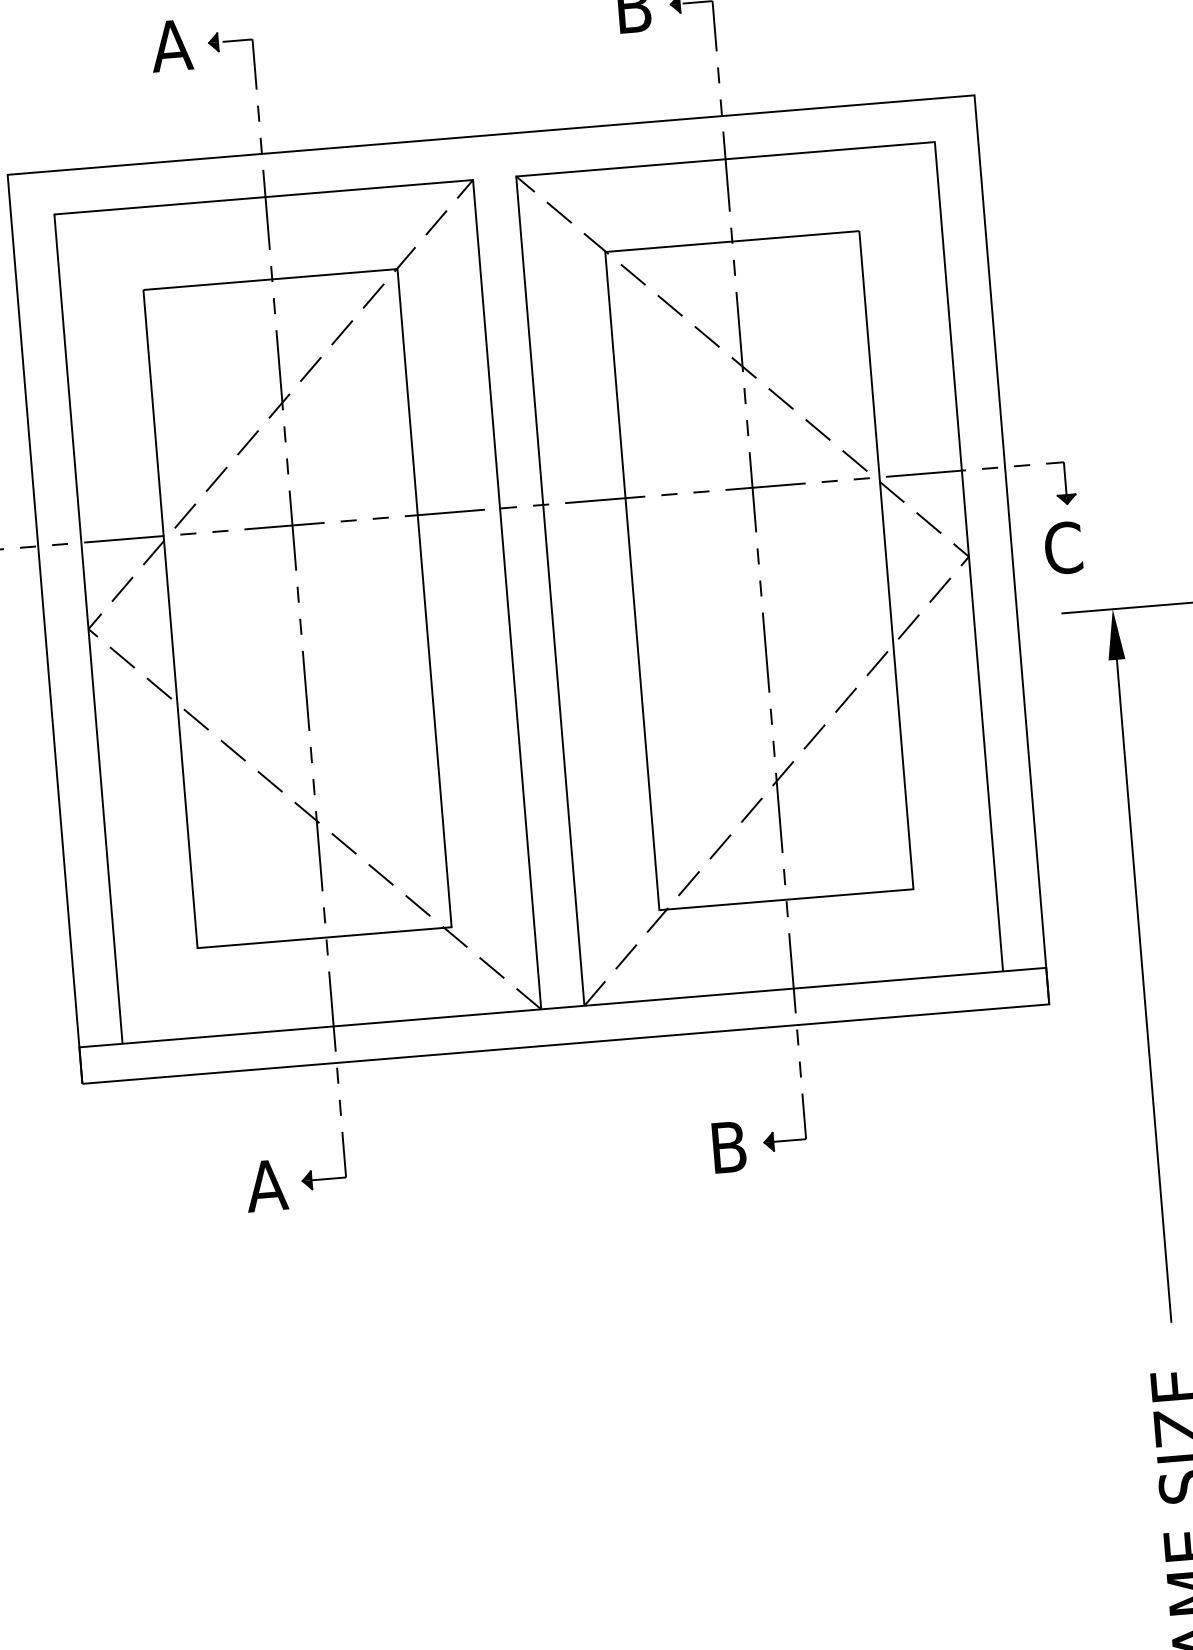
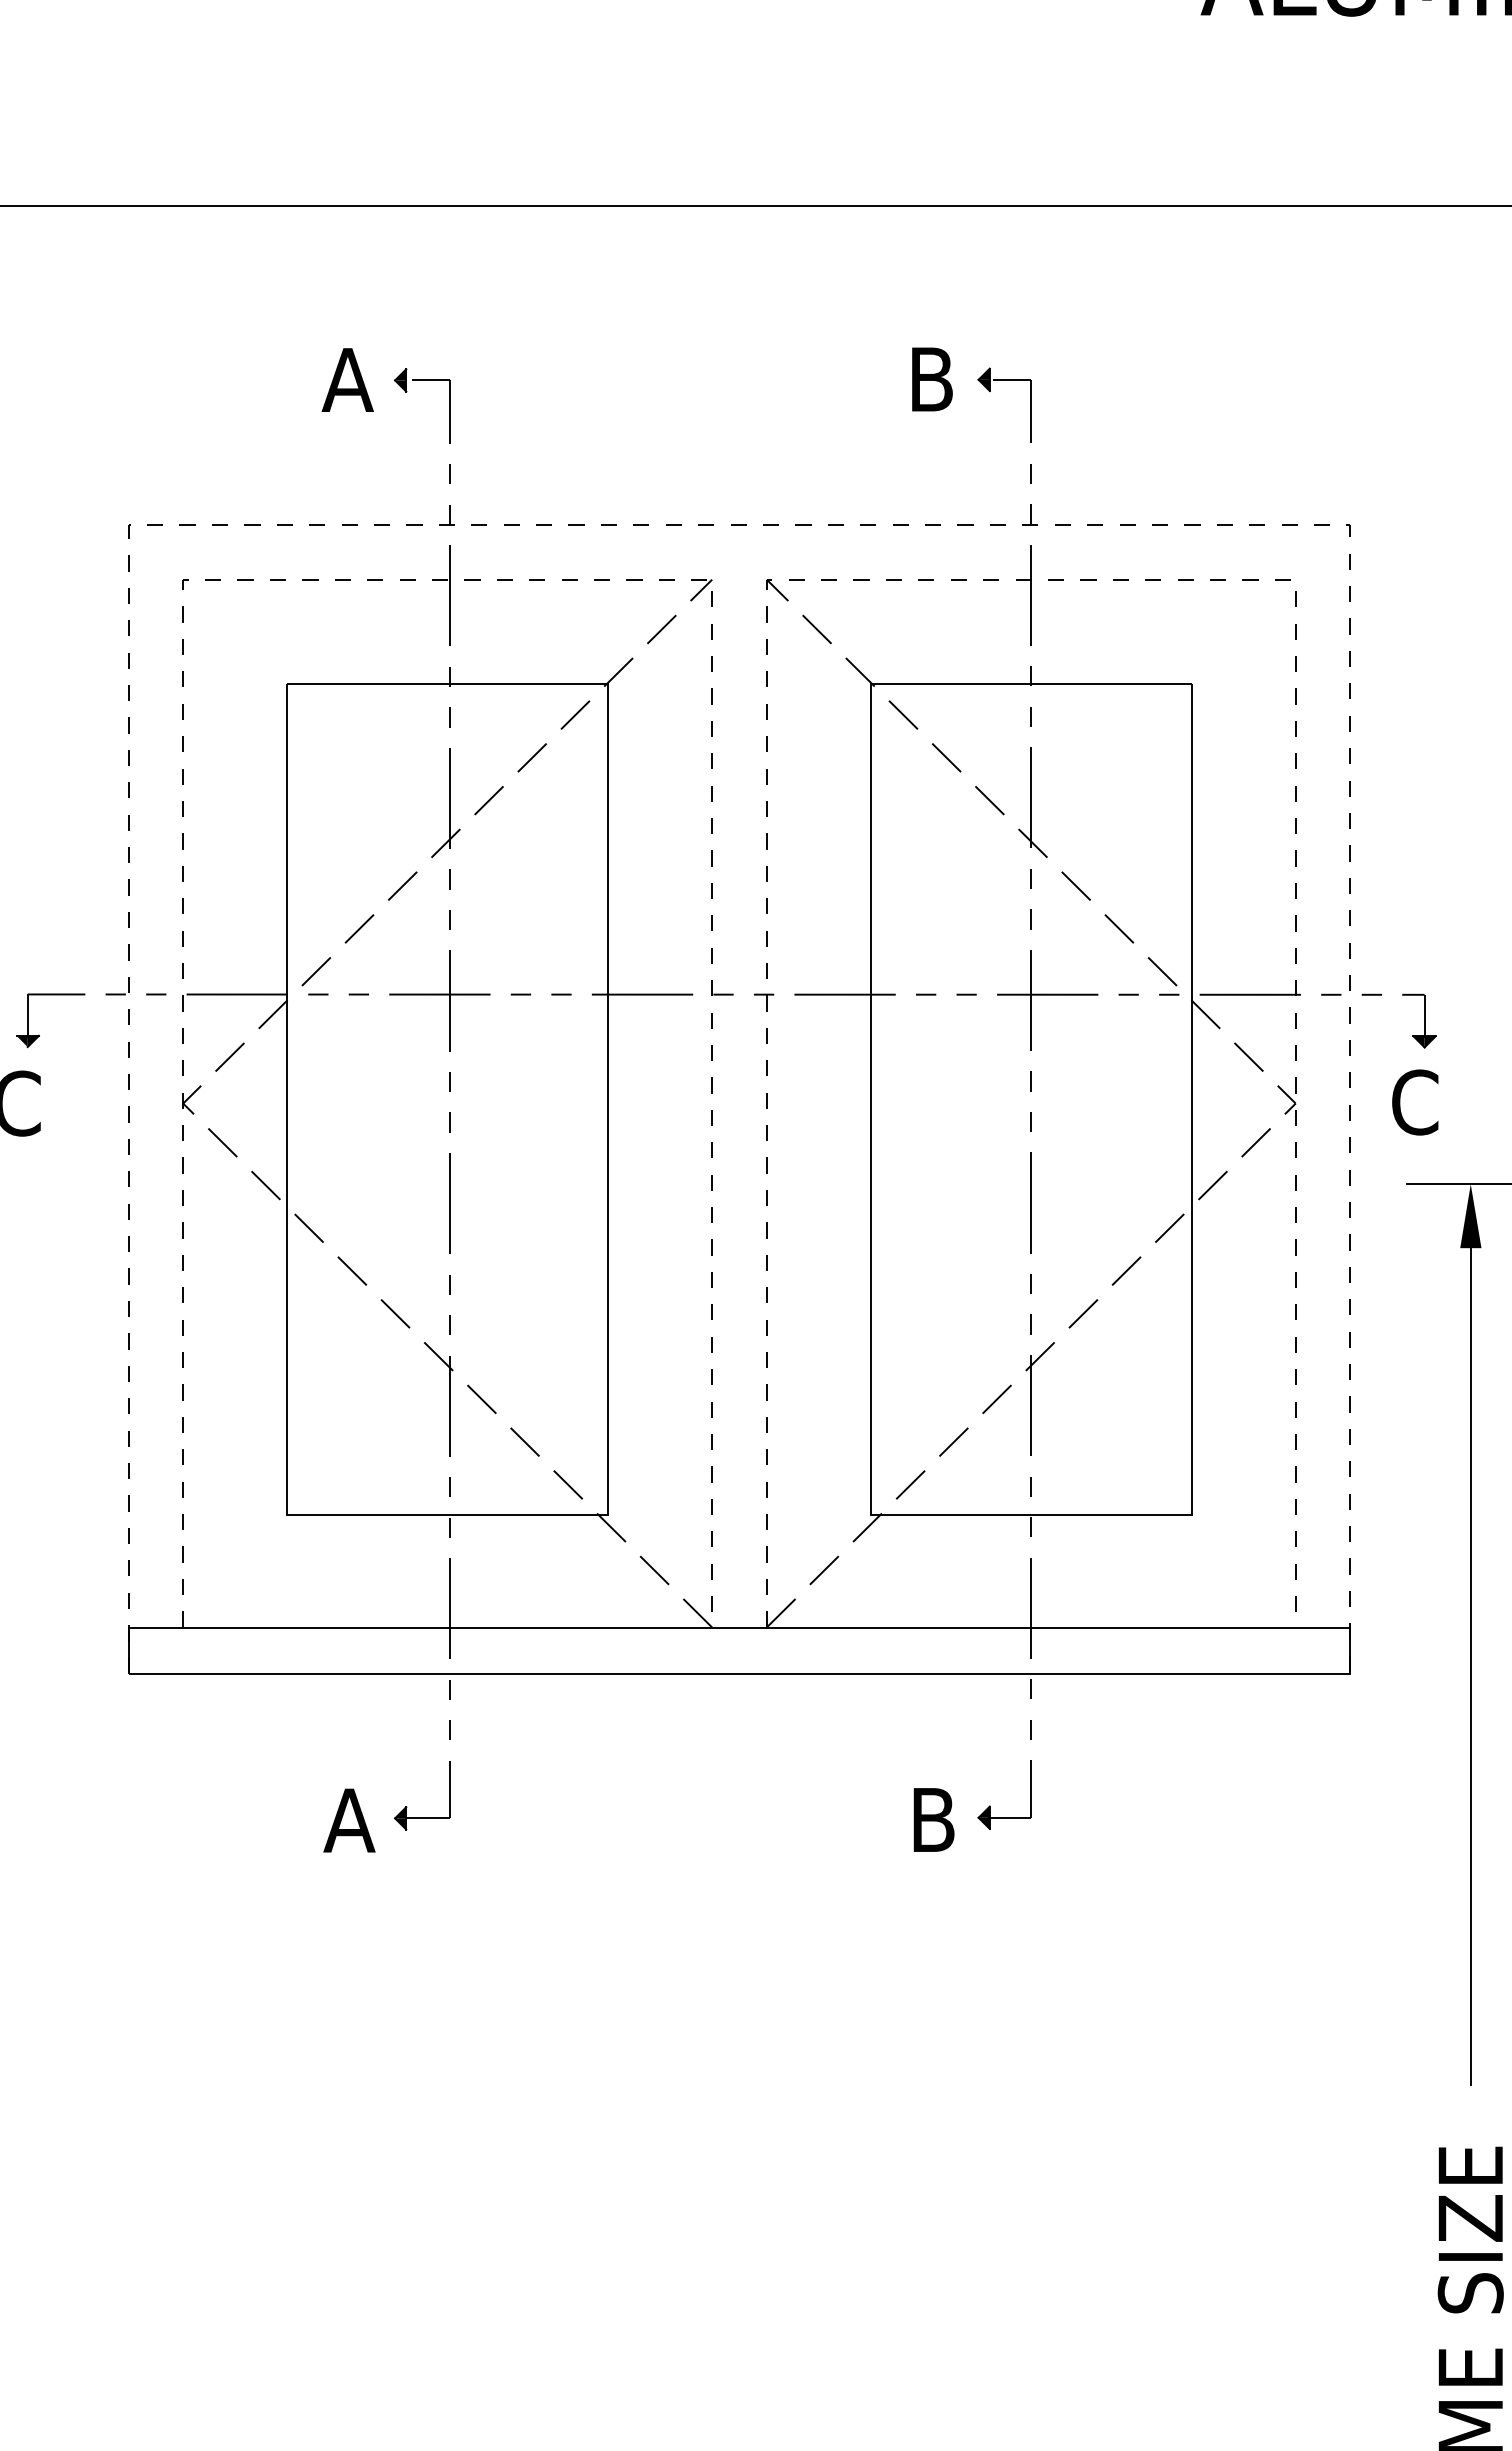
line: (491, 135) -> (739, 525), solid -> dashed
line: (725, 159) -> (1031, 579), solid -> dashed
line: (264, 197) -> (448, 579), solid -> dashed

